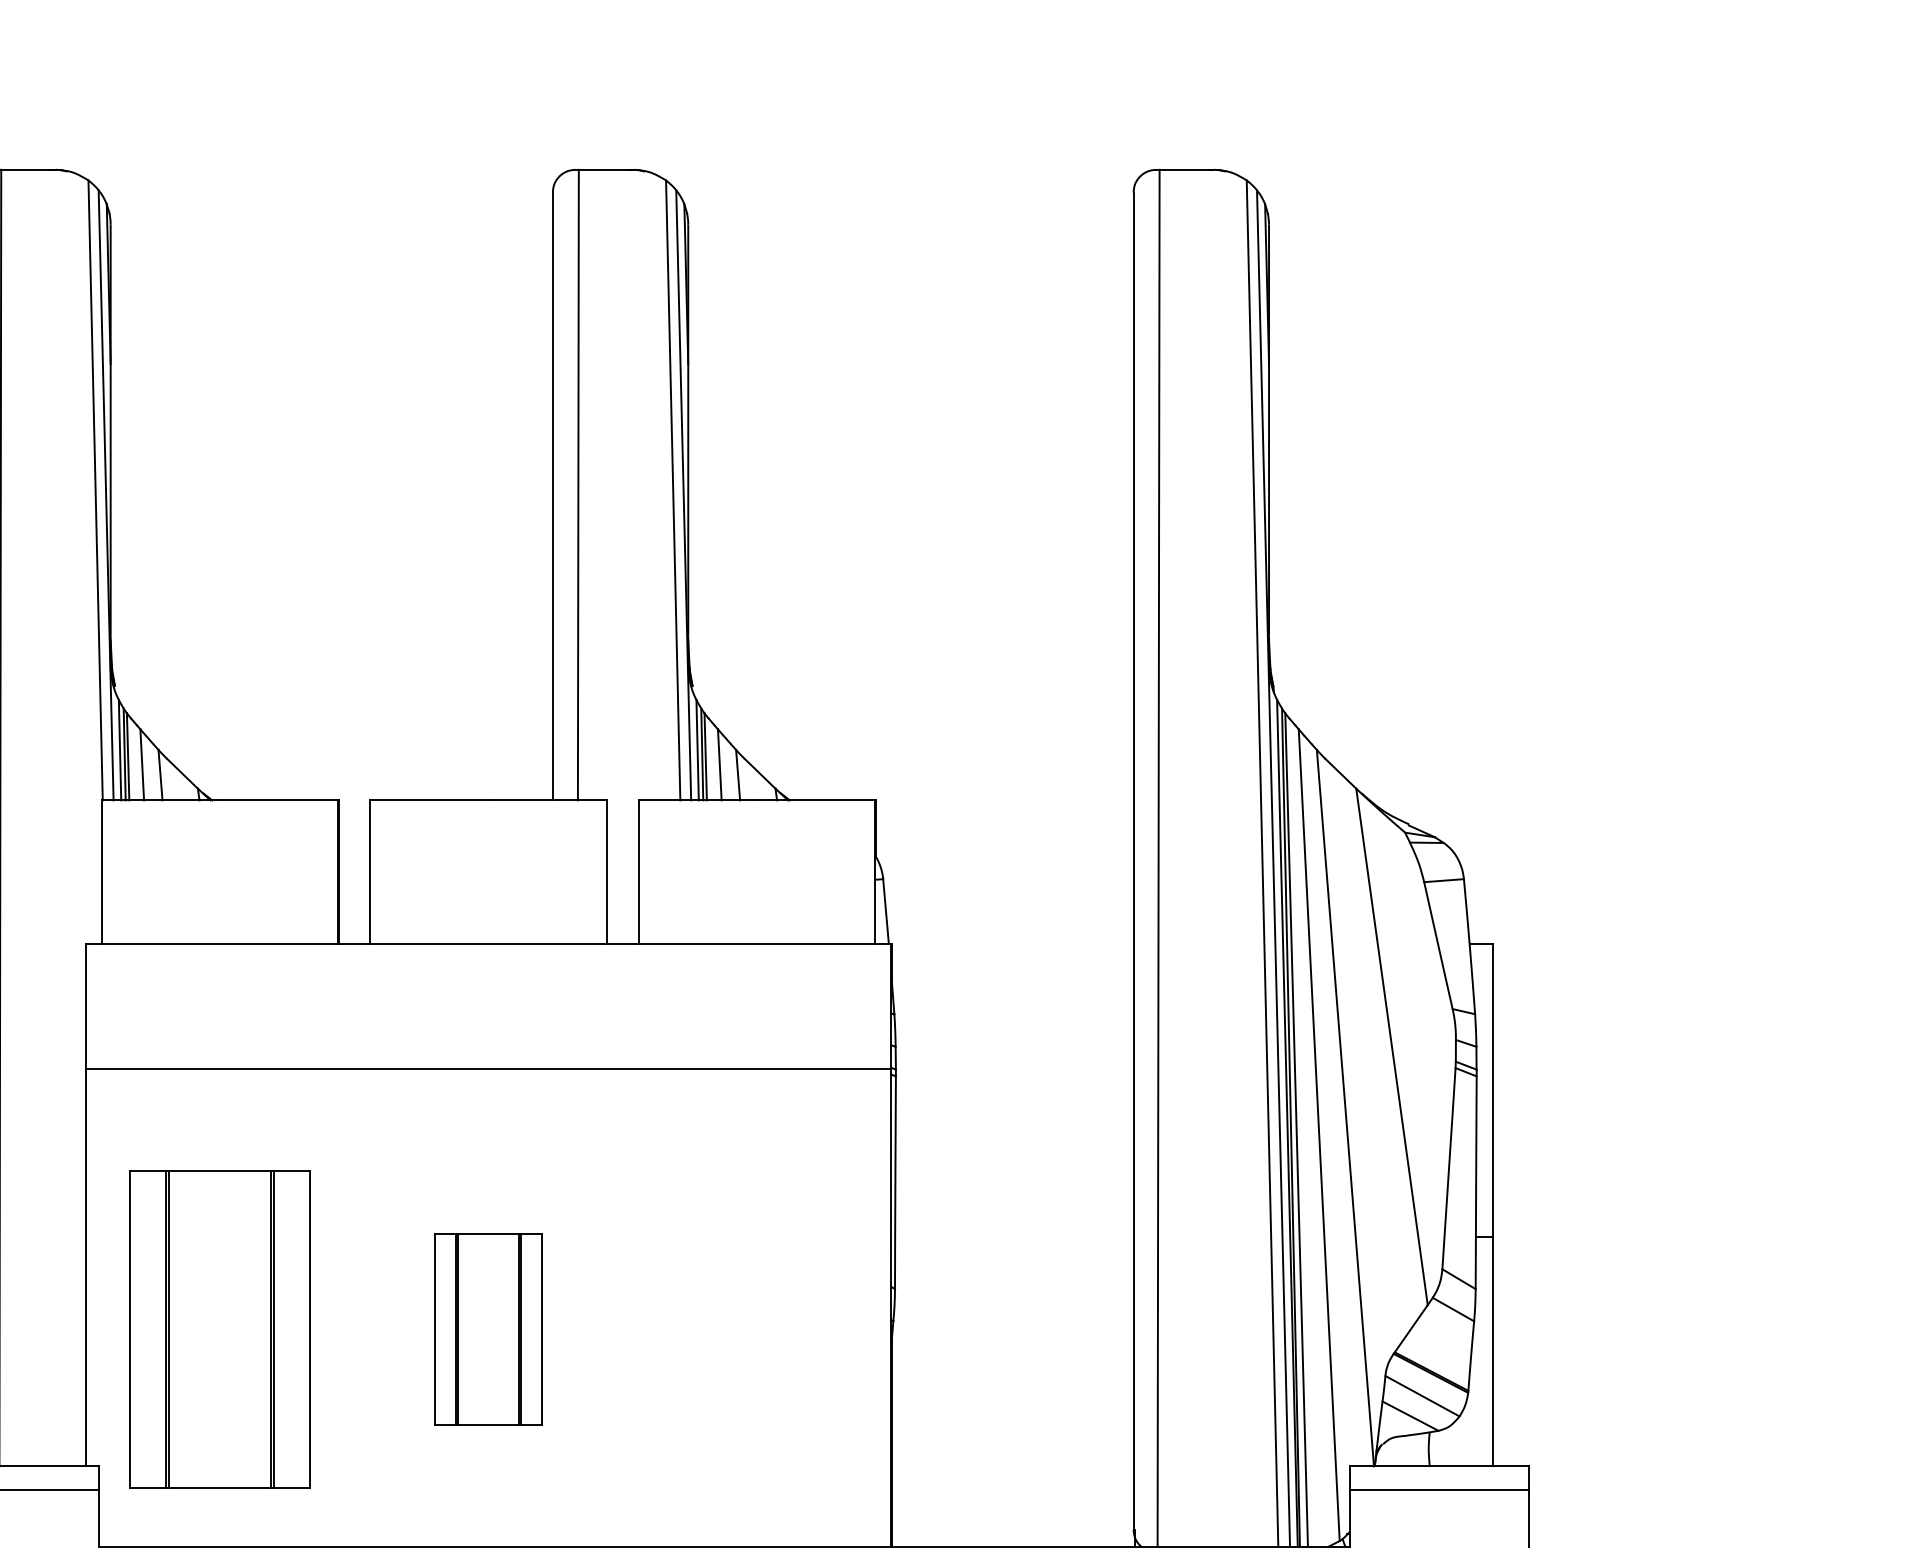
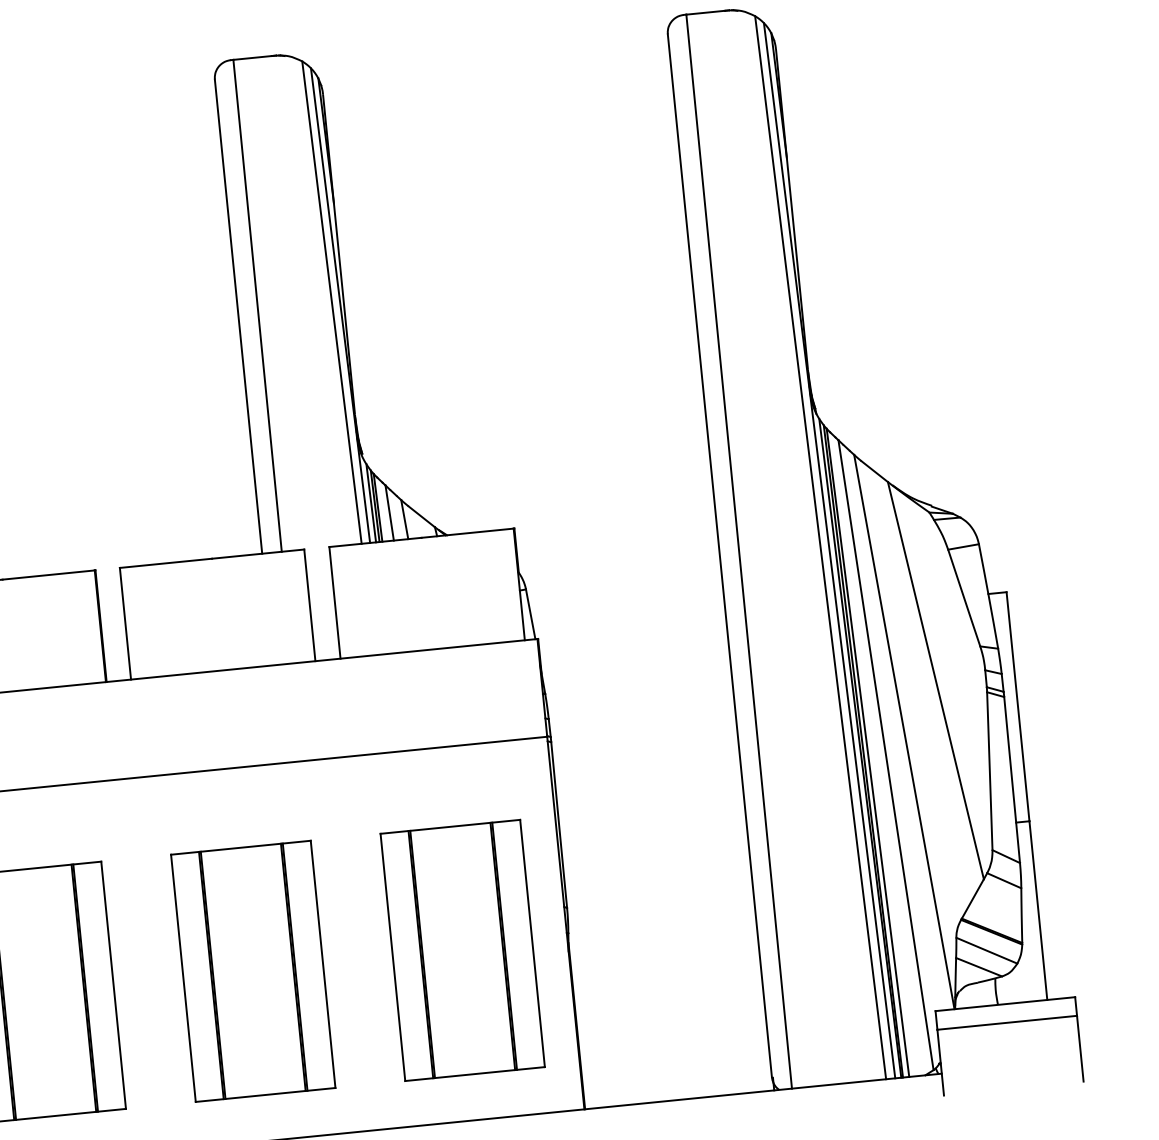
part: (488, 1329) -> (253, 971), size x1.67
part: (757, 1329) -> (463, 950), added

